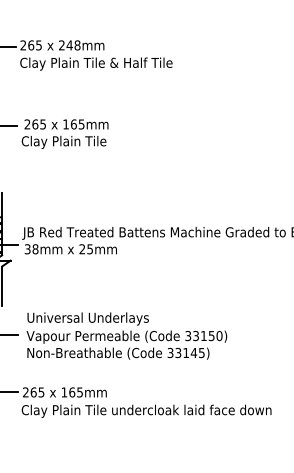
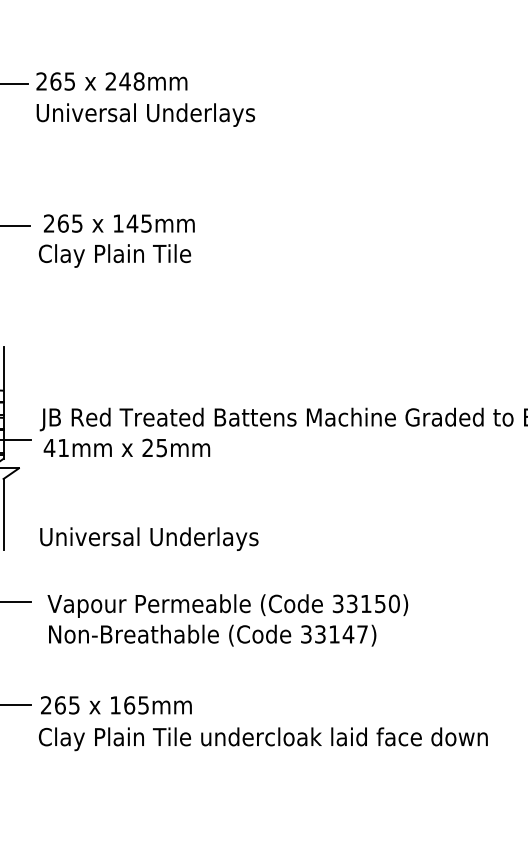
text: (96, 63) -> (173, 114), Clay Plain Tile & Half Tile -> Universal Underlays
text: (73, 124) -> (131, 223), 165mm -> 145mm
text: (31, 249) -> (56, 448), 38mm -> 41mm
text: (87, 318) -> (148, 538), moved
text: (201, 353) -> (361, 635), 33145) -> 33147)

